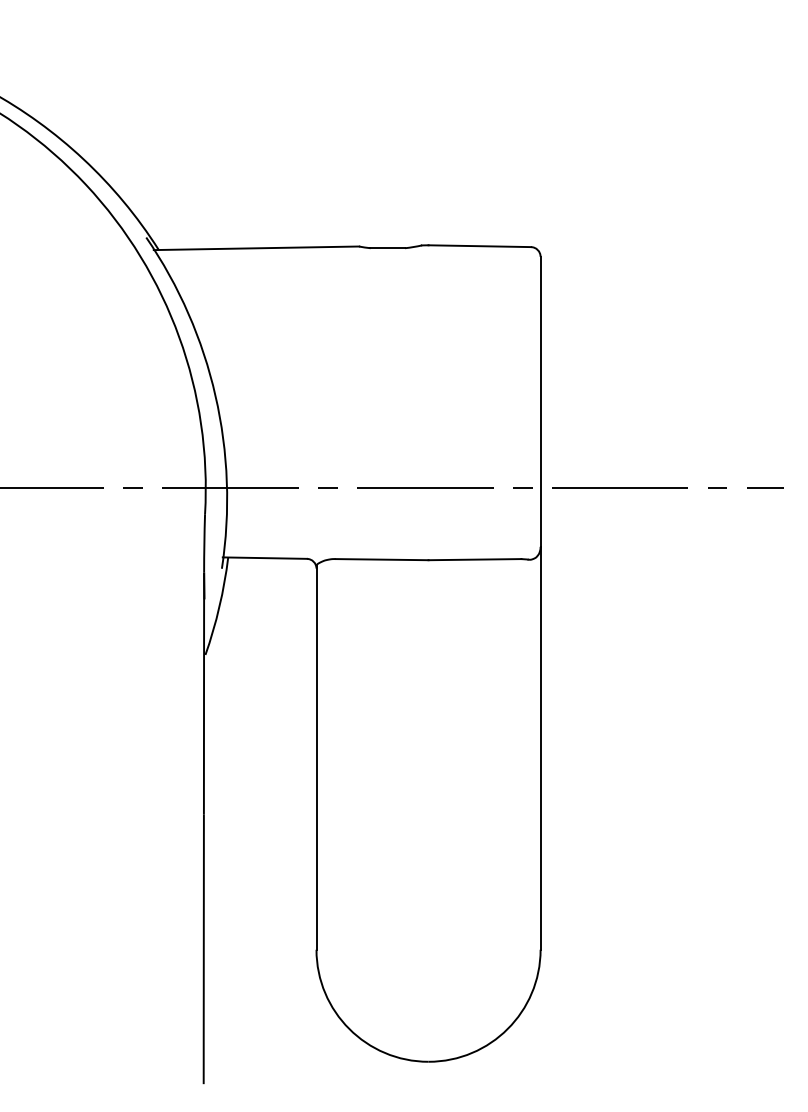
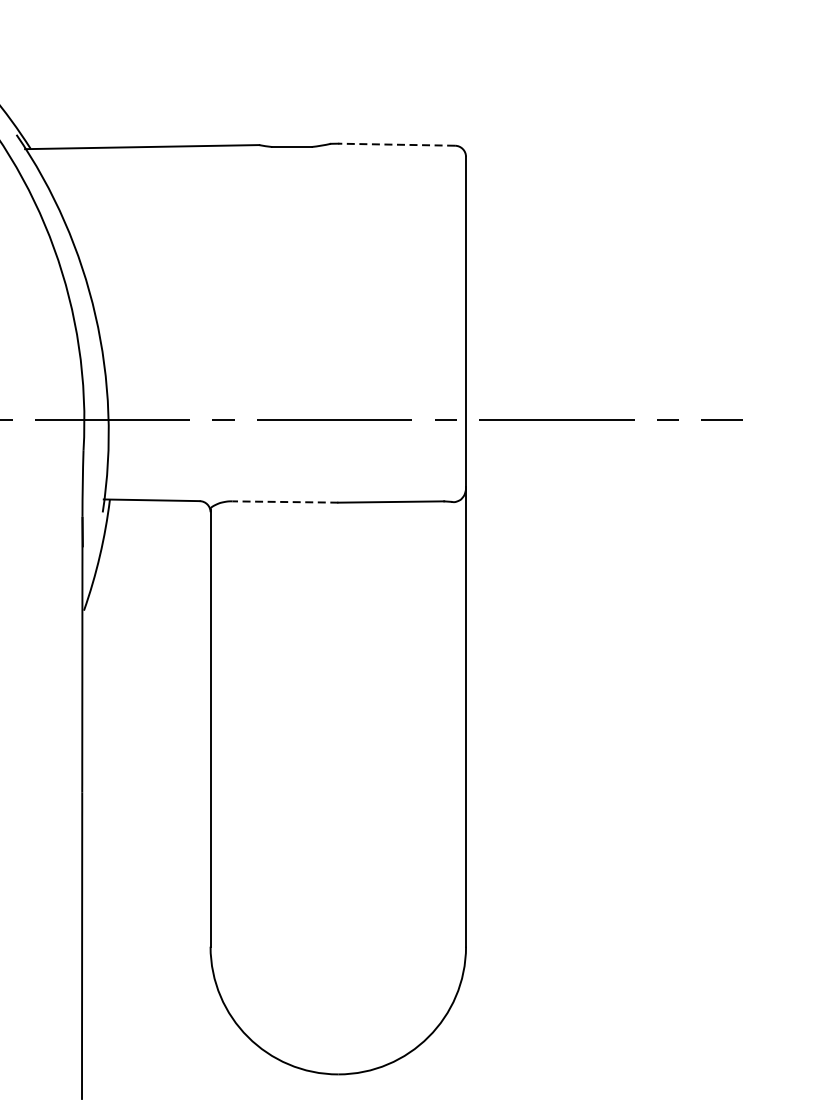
line: (479, 246) -> (396, 145), solid -> dashed
line: (381, 559) -> (284, 501), solid -> dashed

